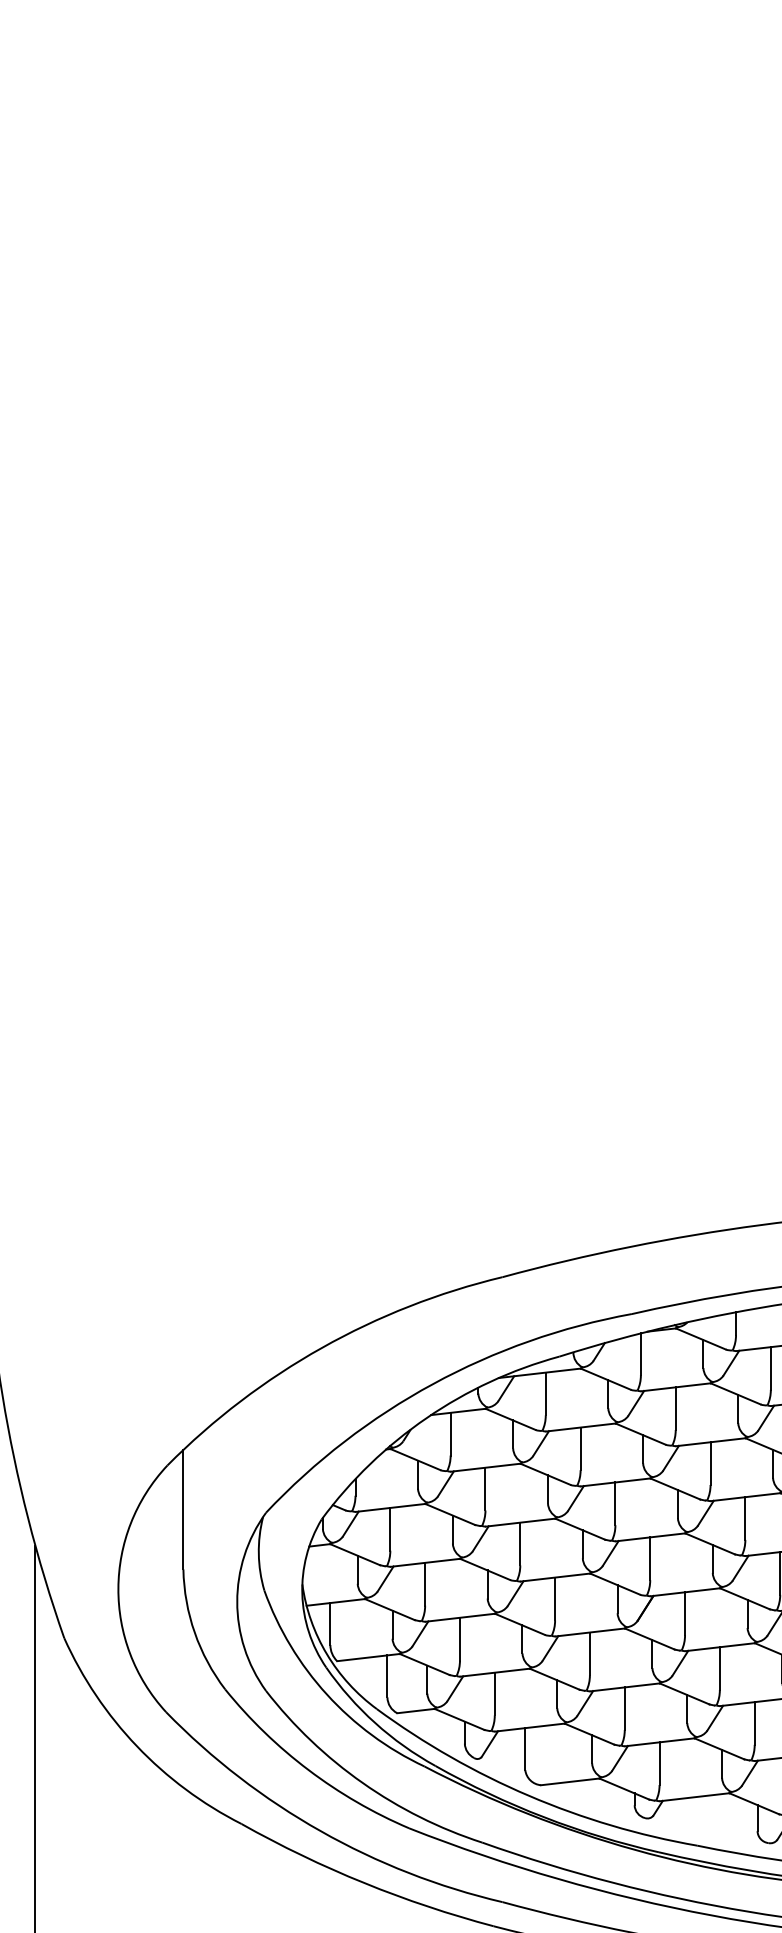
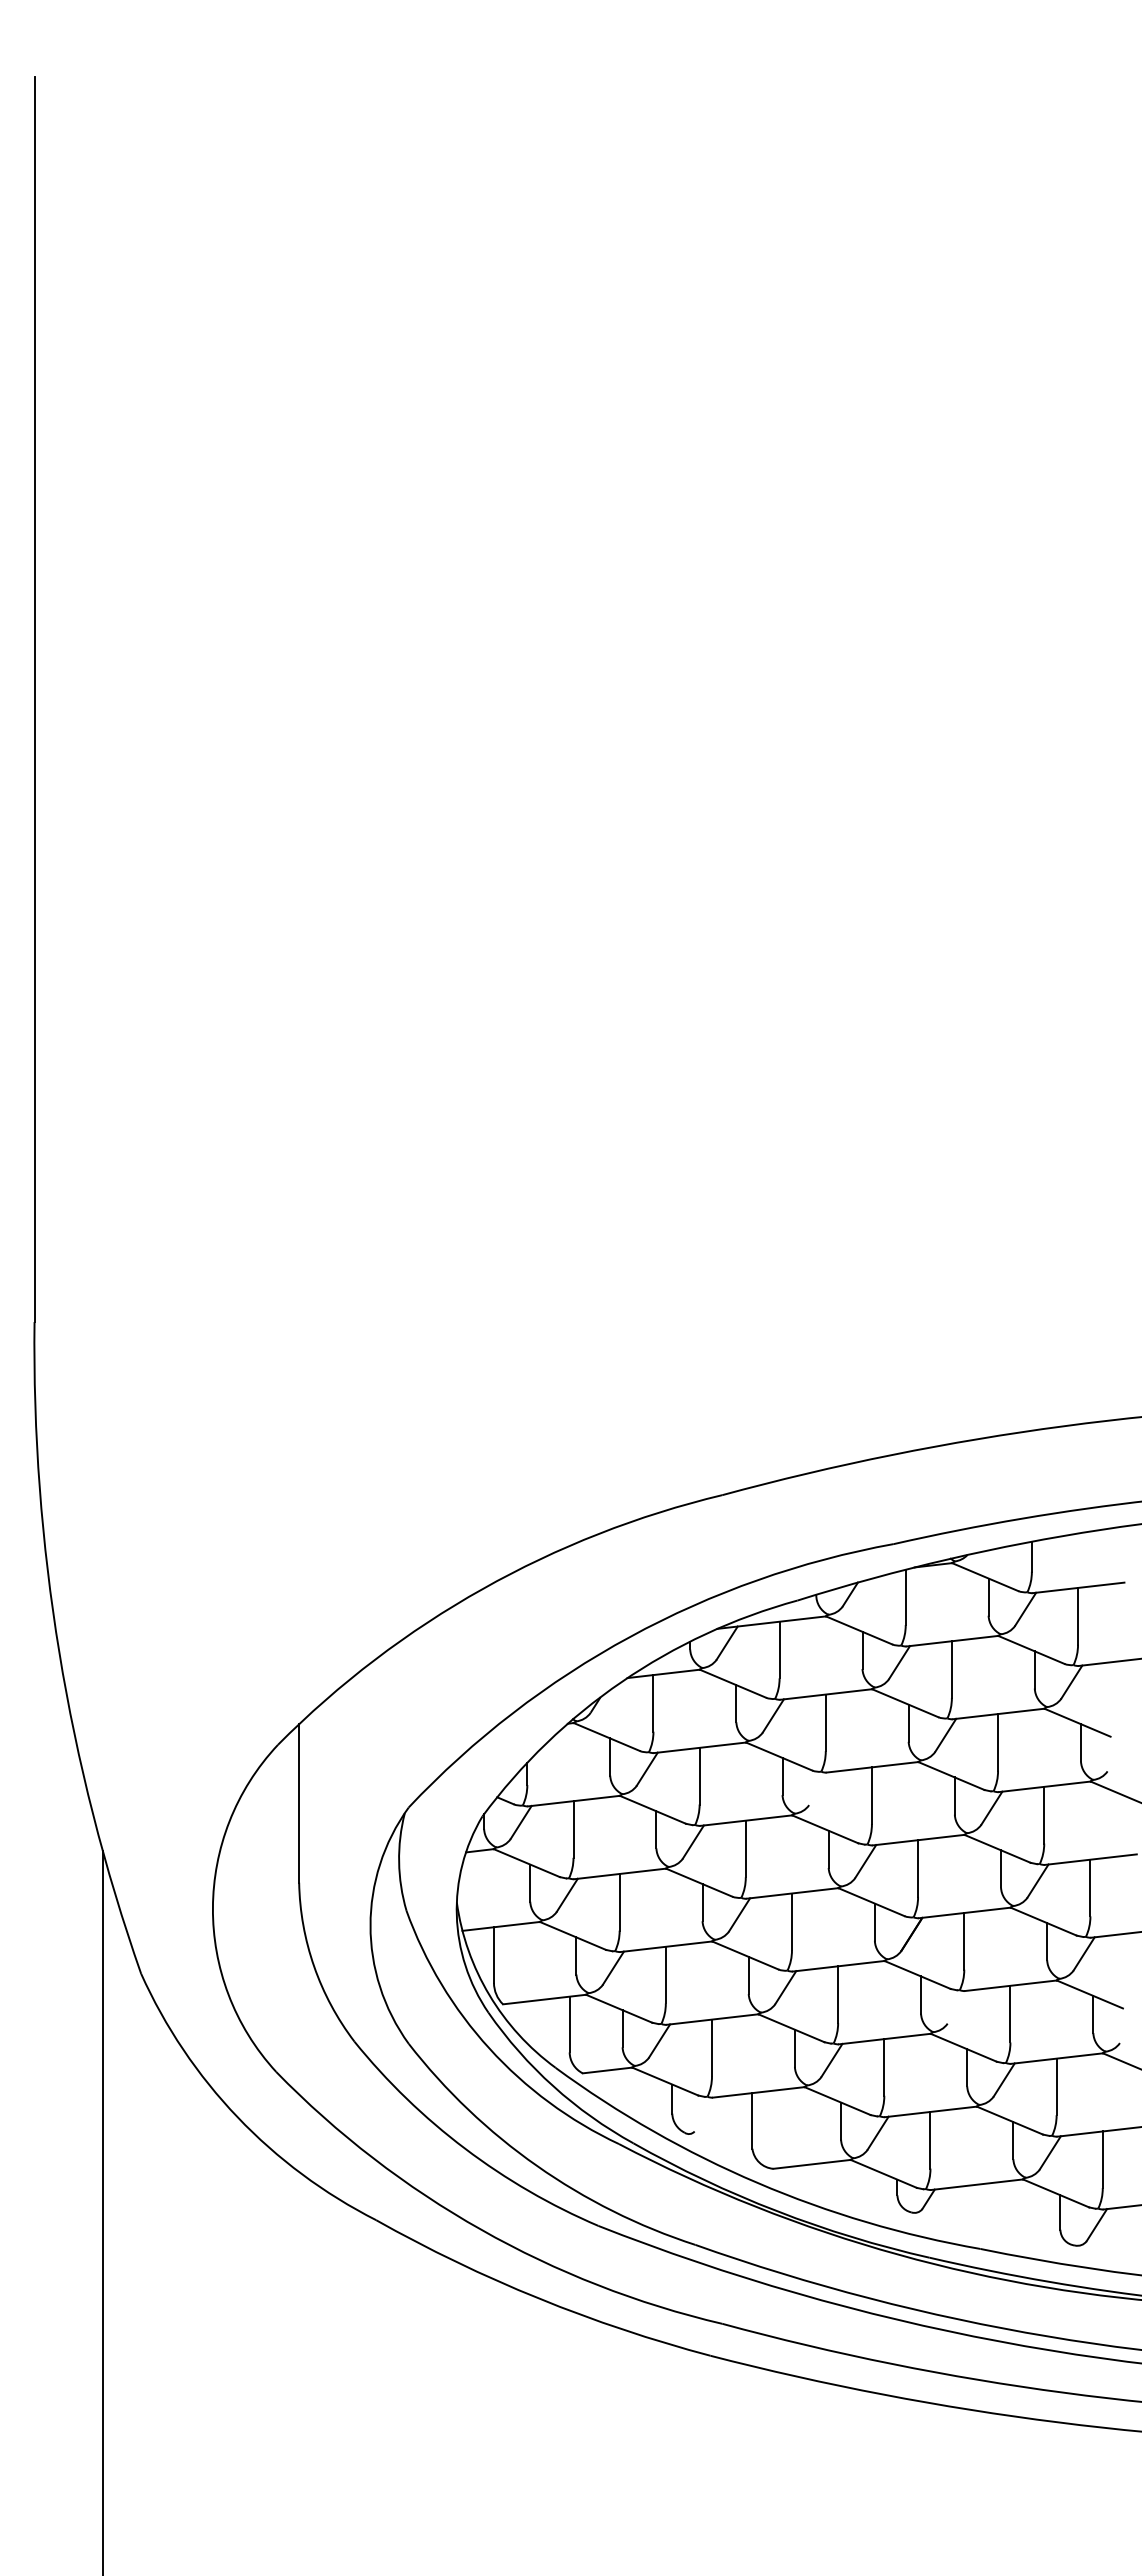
line: (575, 1498) -> (819, 1788), removed
line: (679, 1662) -> (957, 2006), removed
line: (489, 1744) -> (705, 2114), removed

